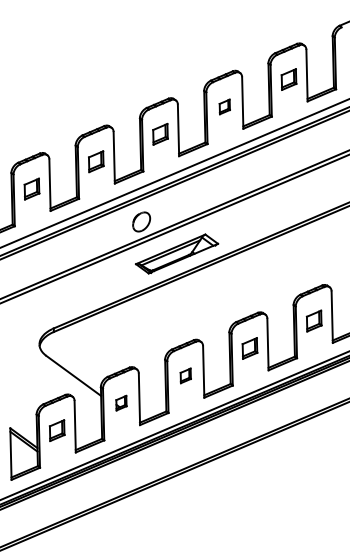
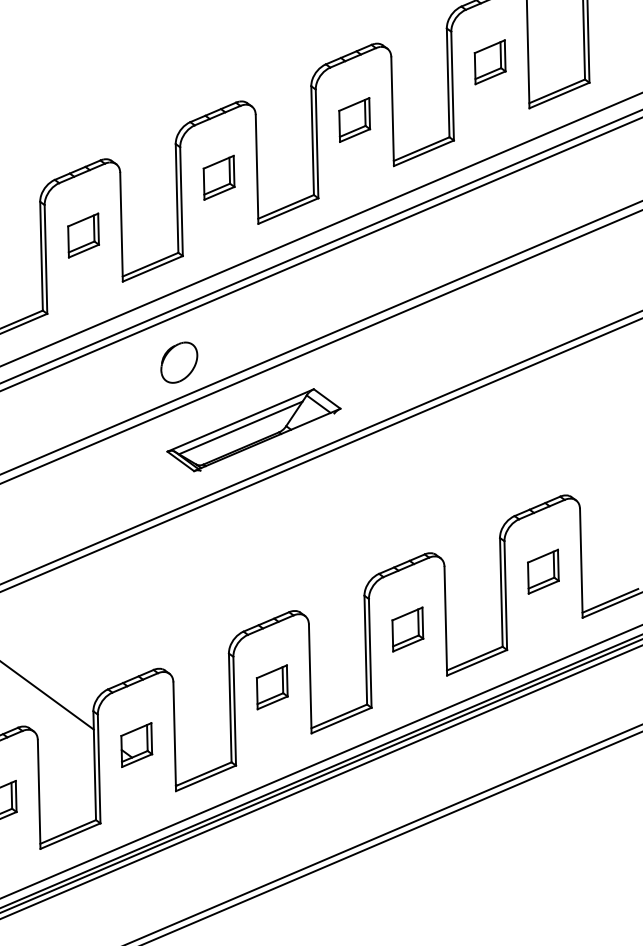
part: (224, 106) -> (354, 119), size x1.43
part: (185, 375) -> (271, 686), size x1.43
part: (121, 402) -> (136, 743), size x1.43

